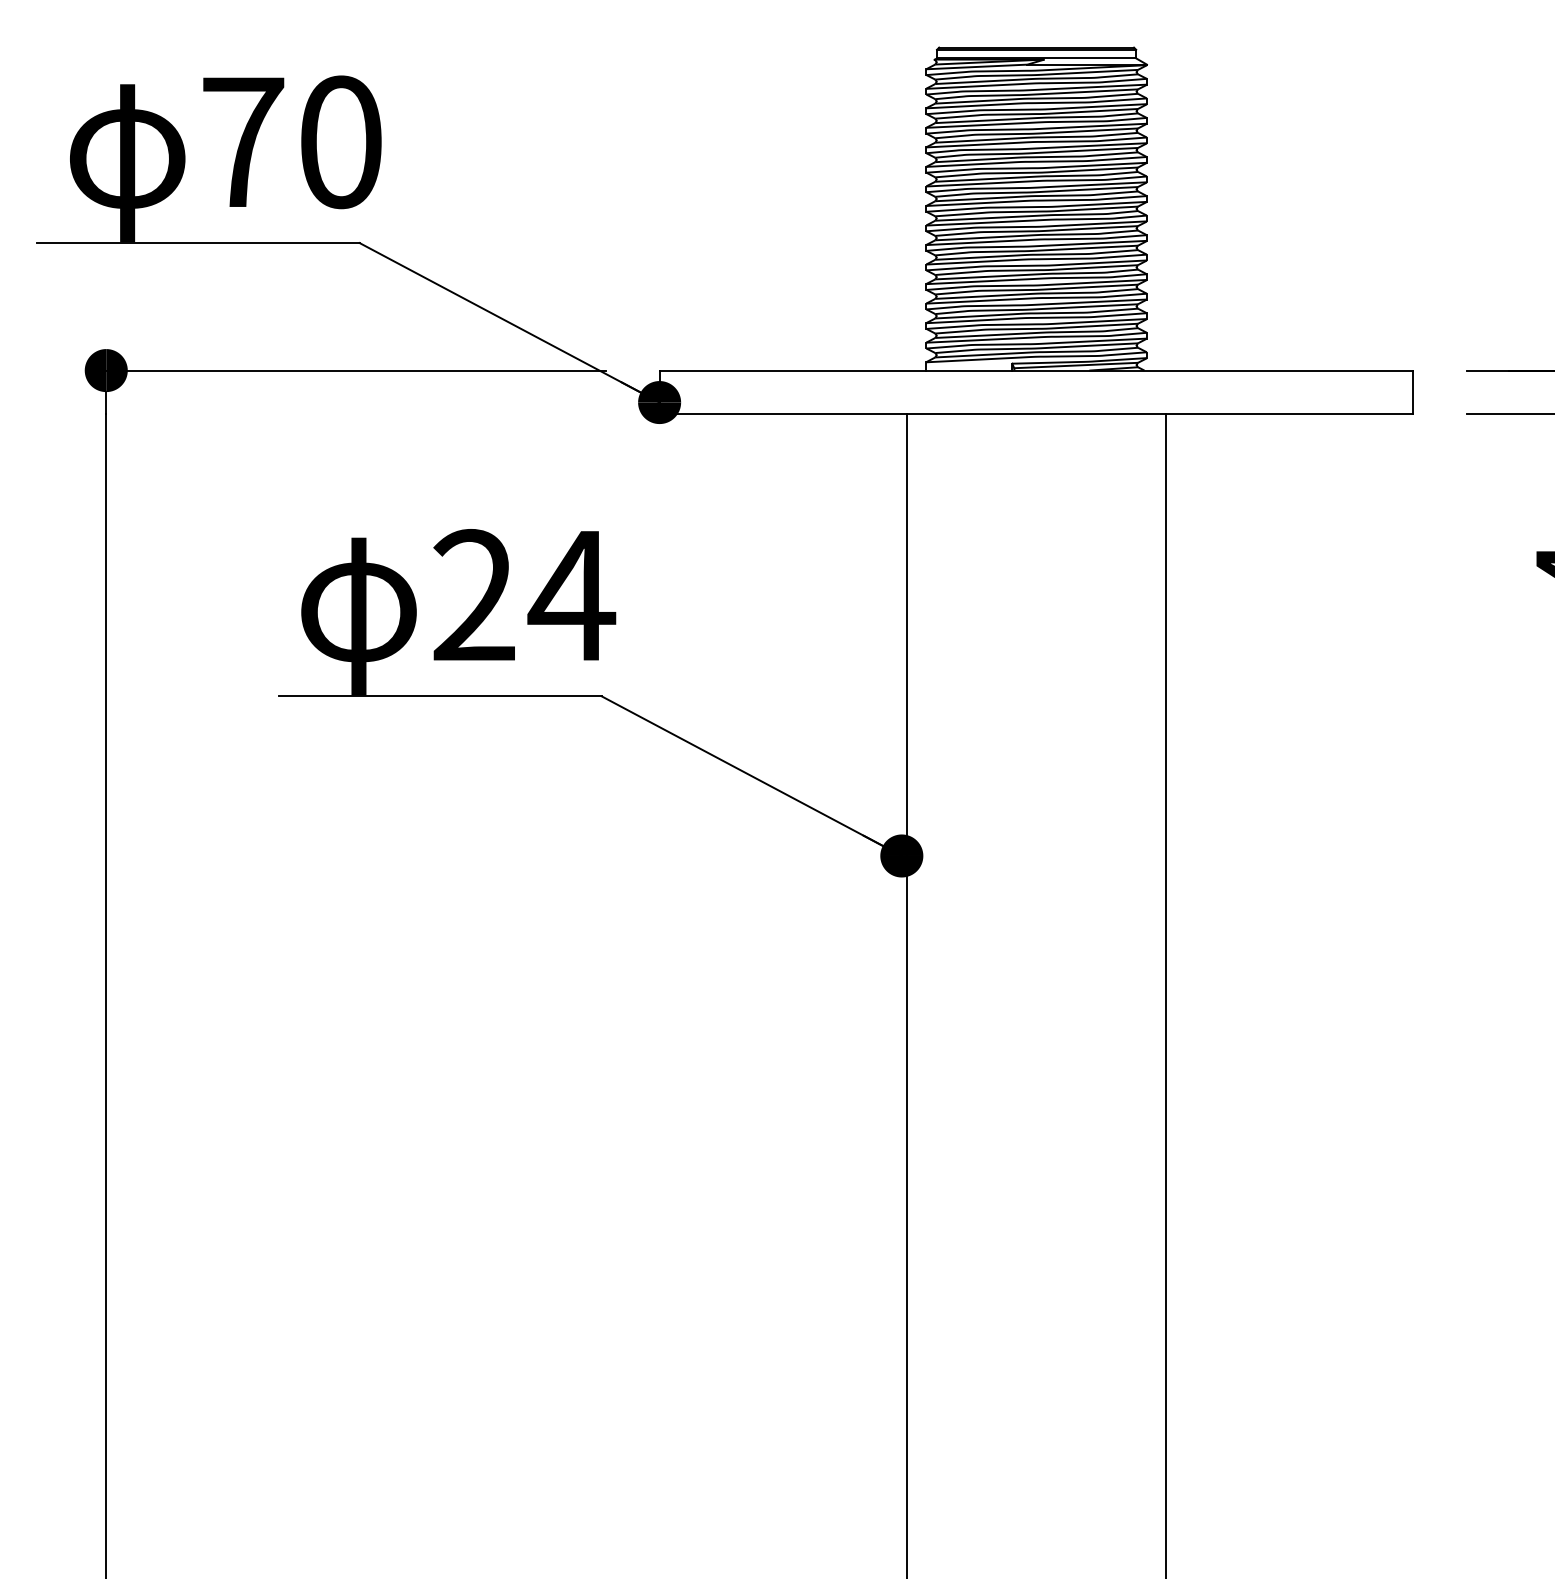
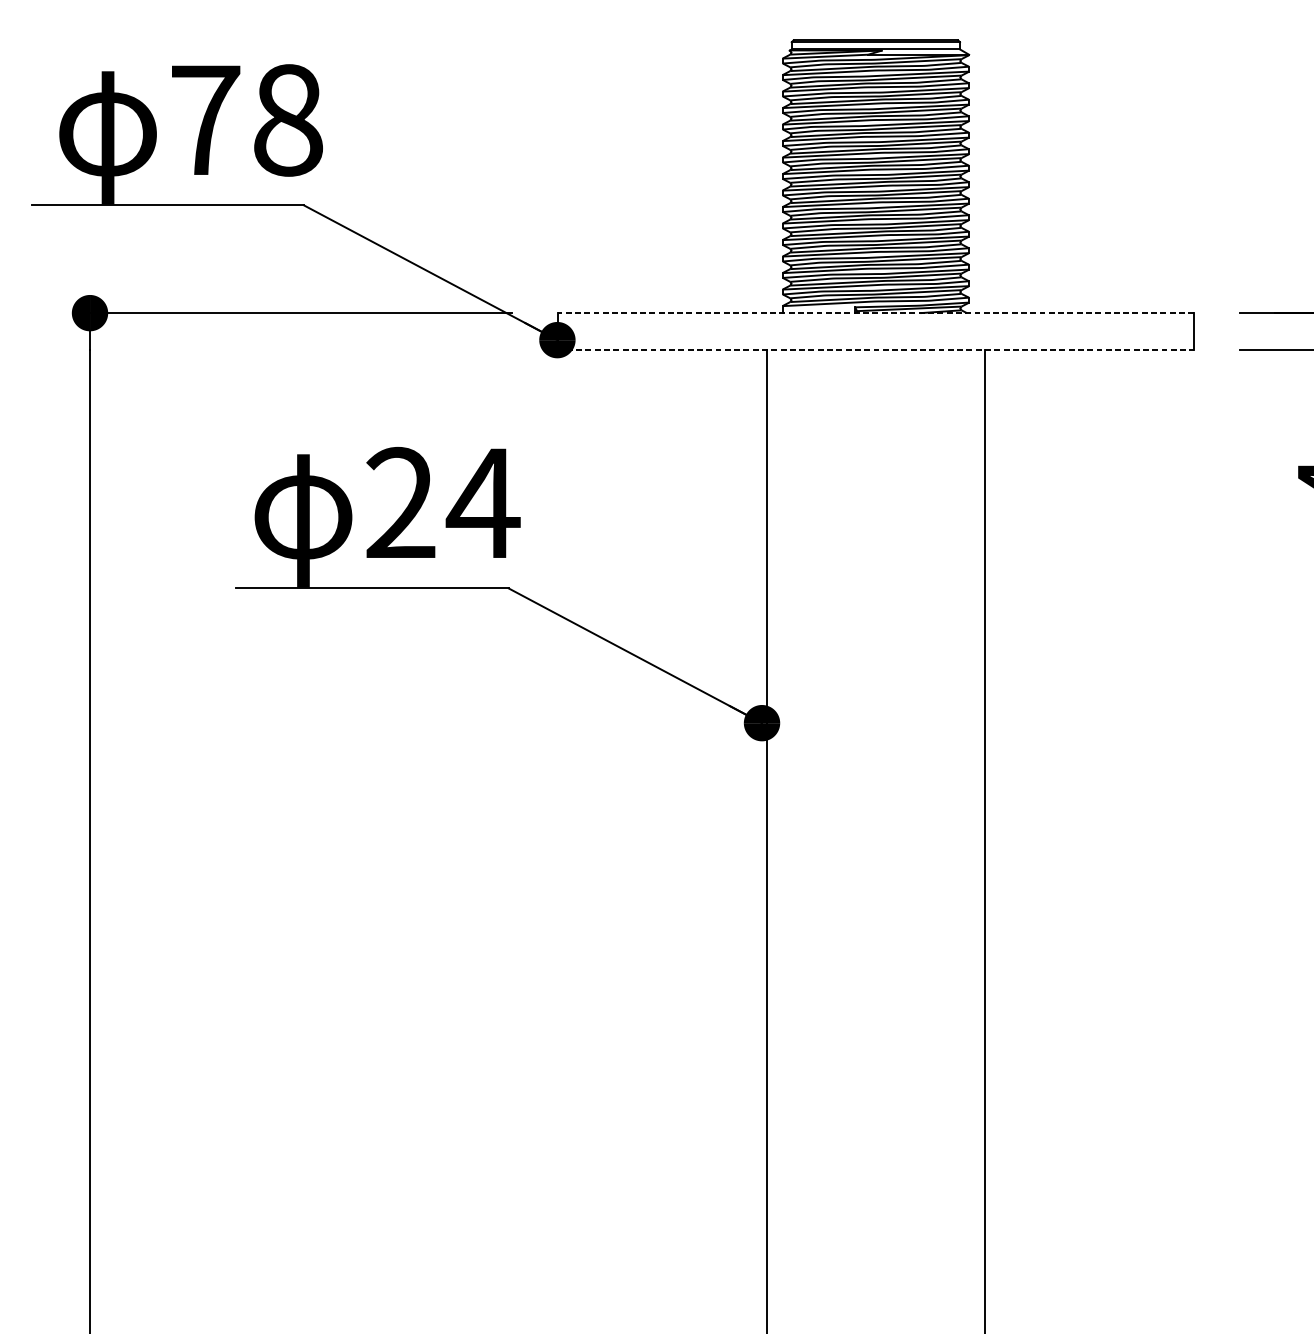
text: (341, 142) -> (288, 120), 70 -> 78
line: (1036, 370) -> (875, 313), solid -> dashed
line: (1036, 413) -> (875, 349), solid -> dashed

